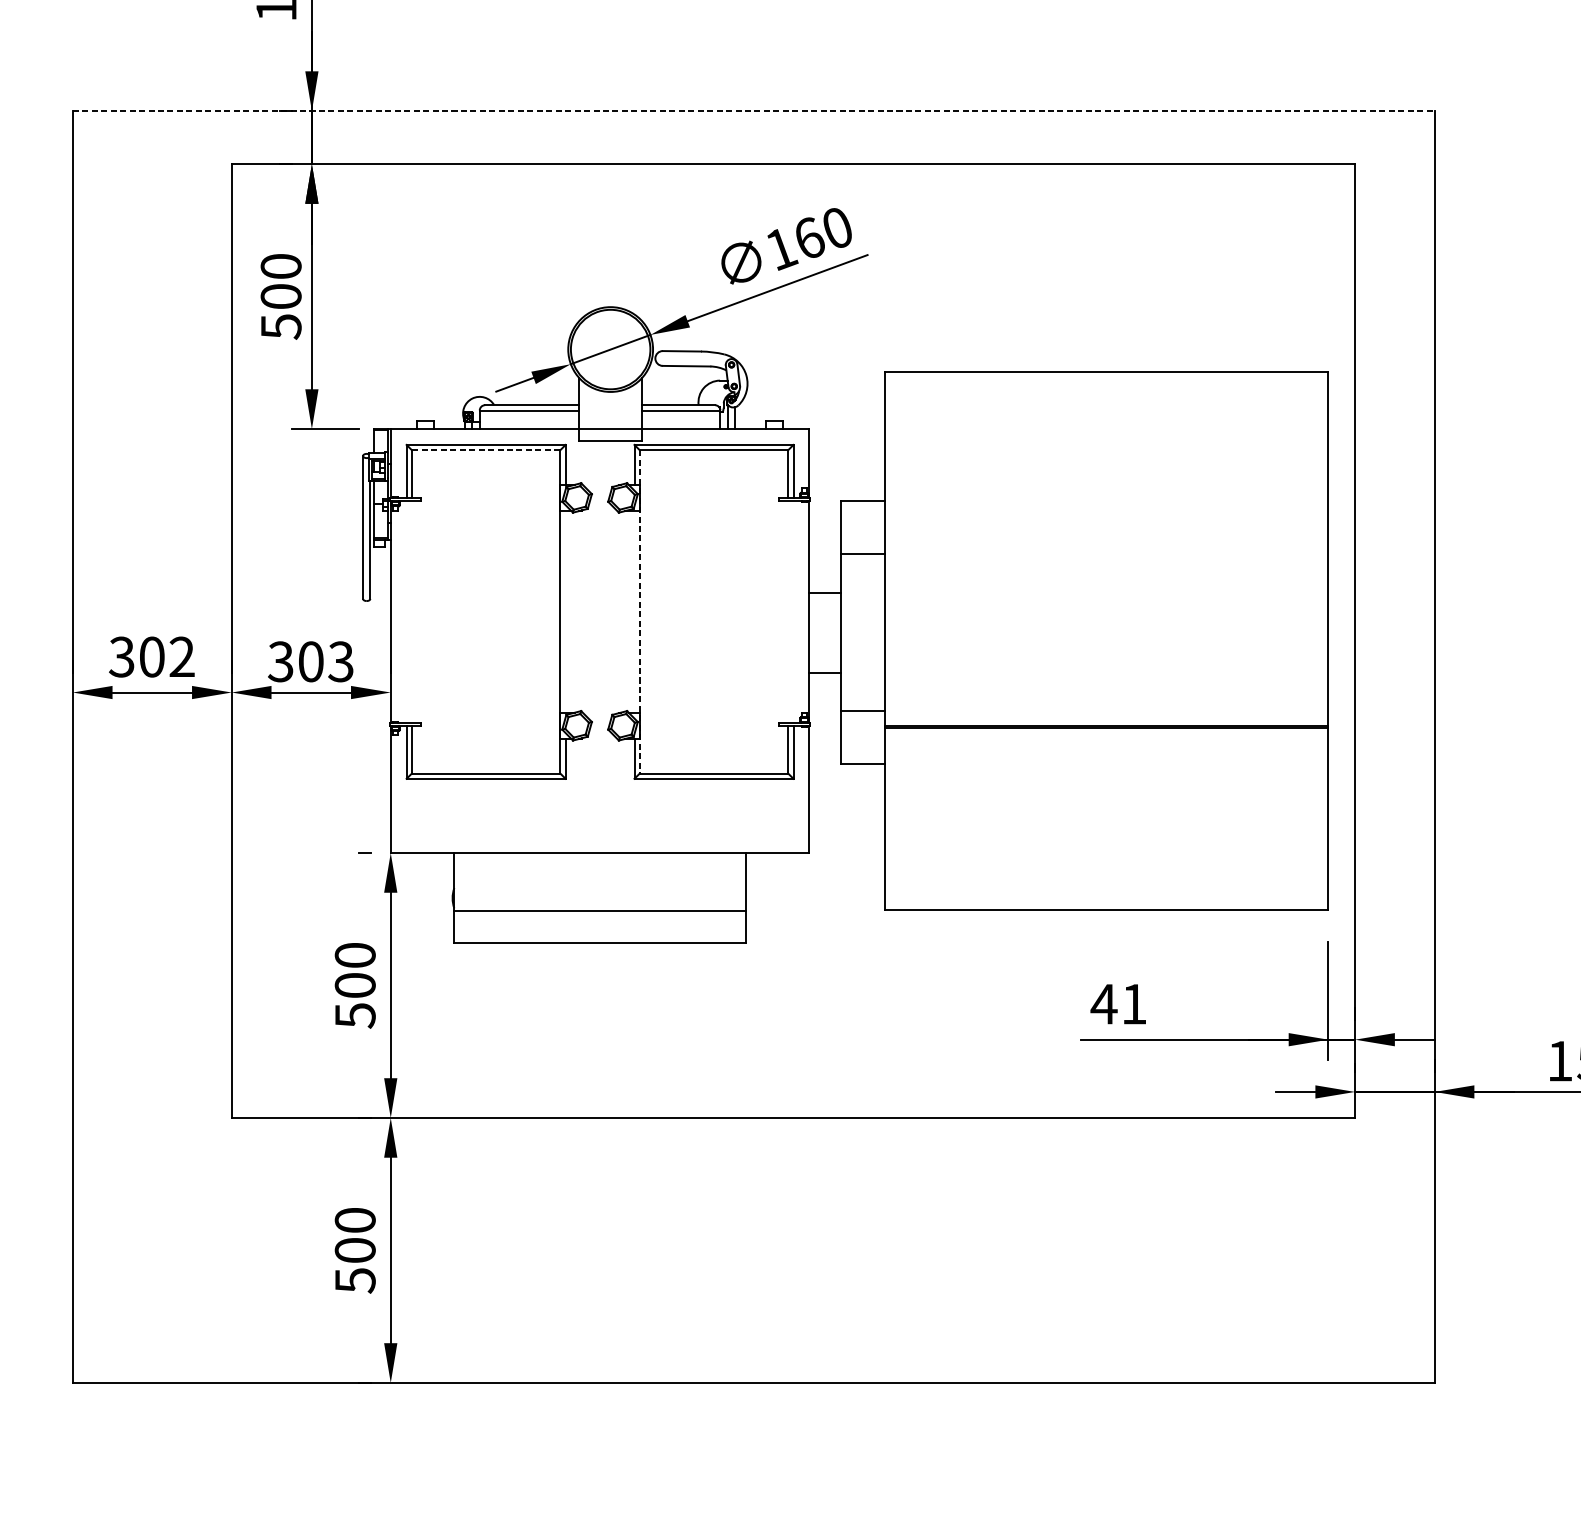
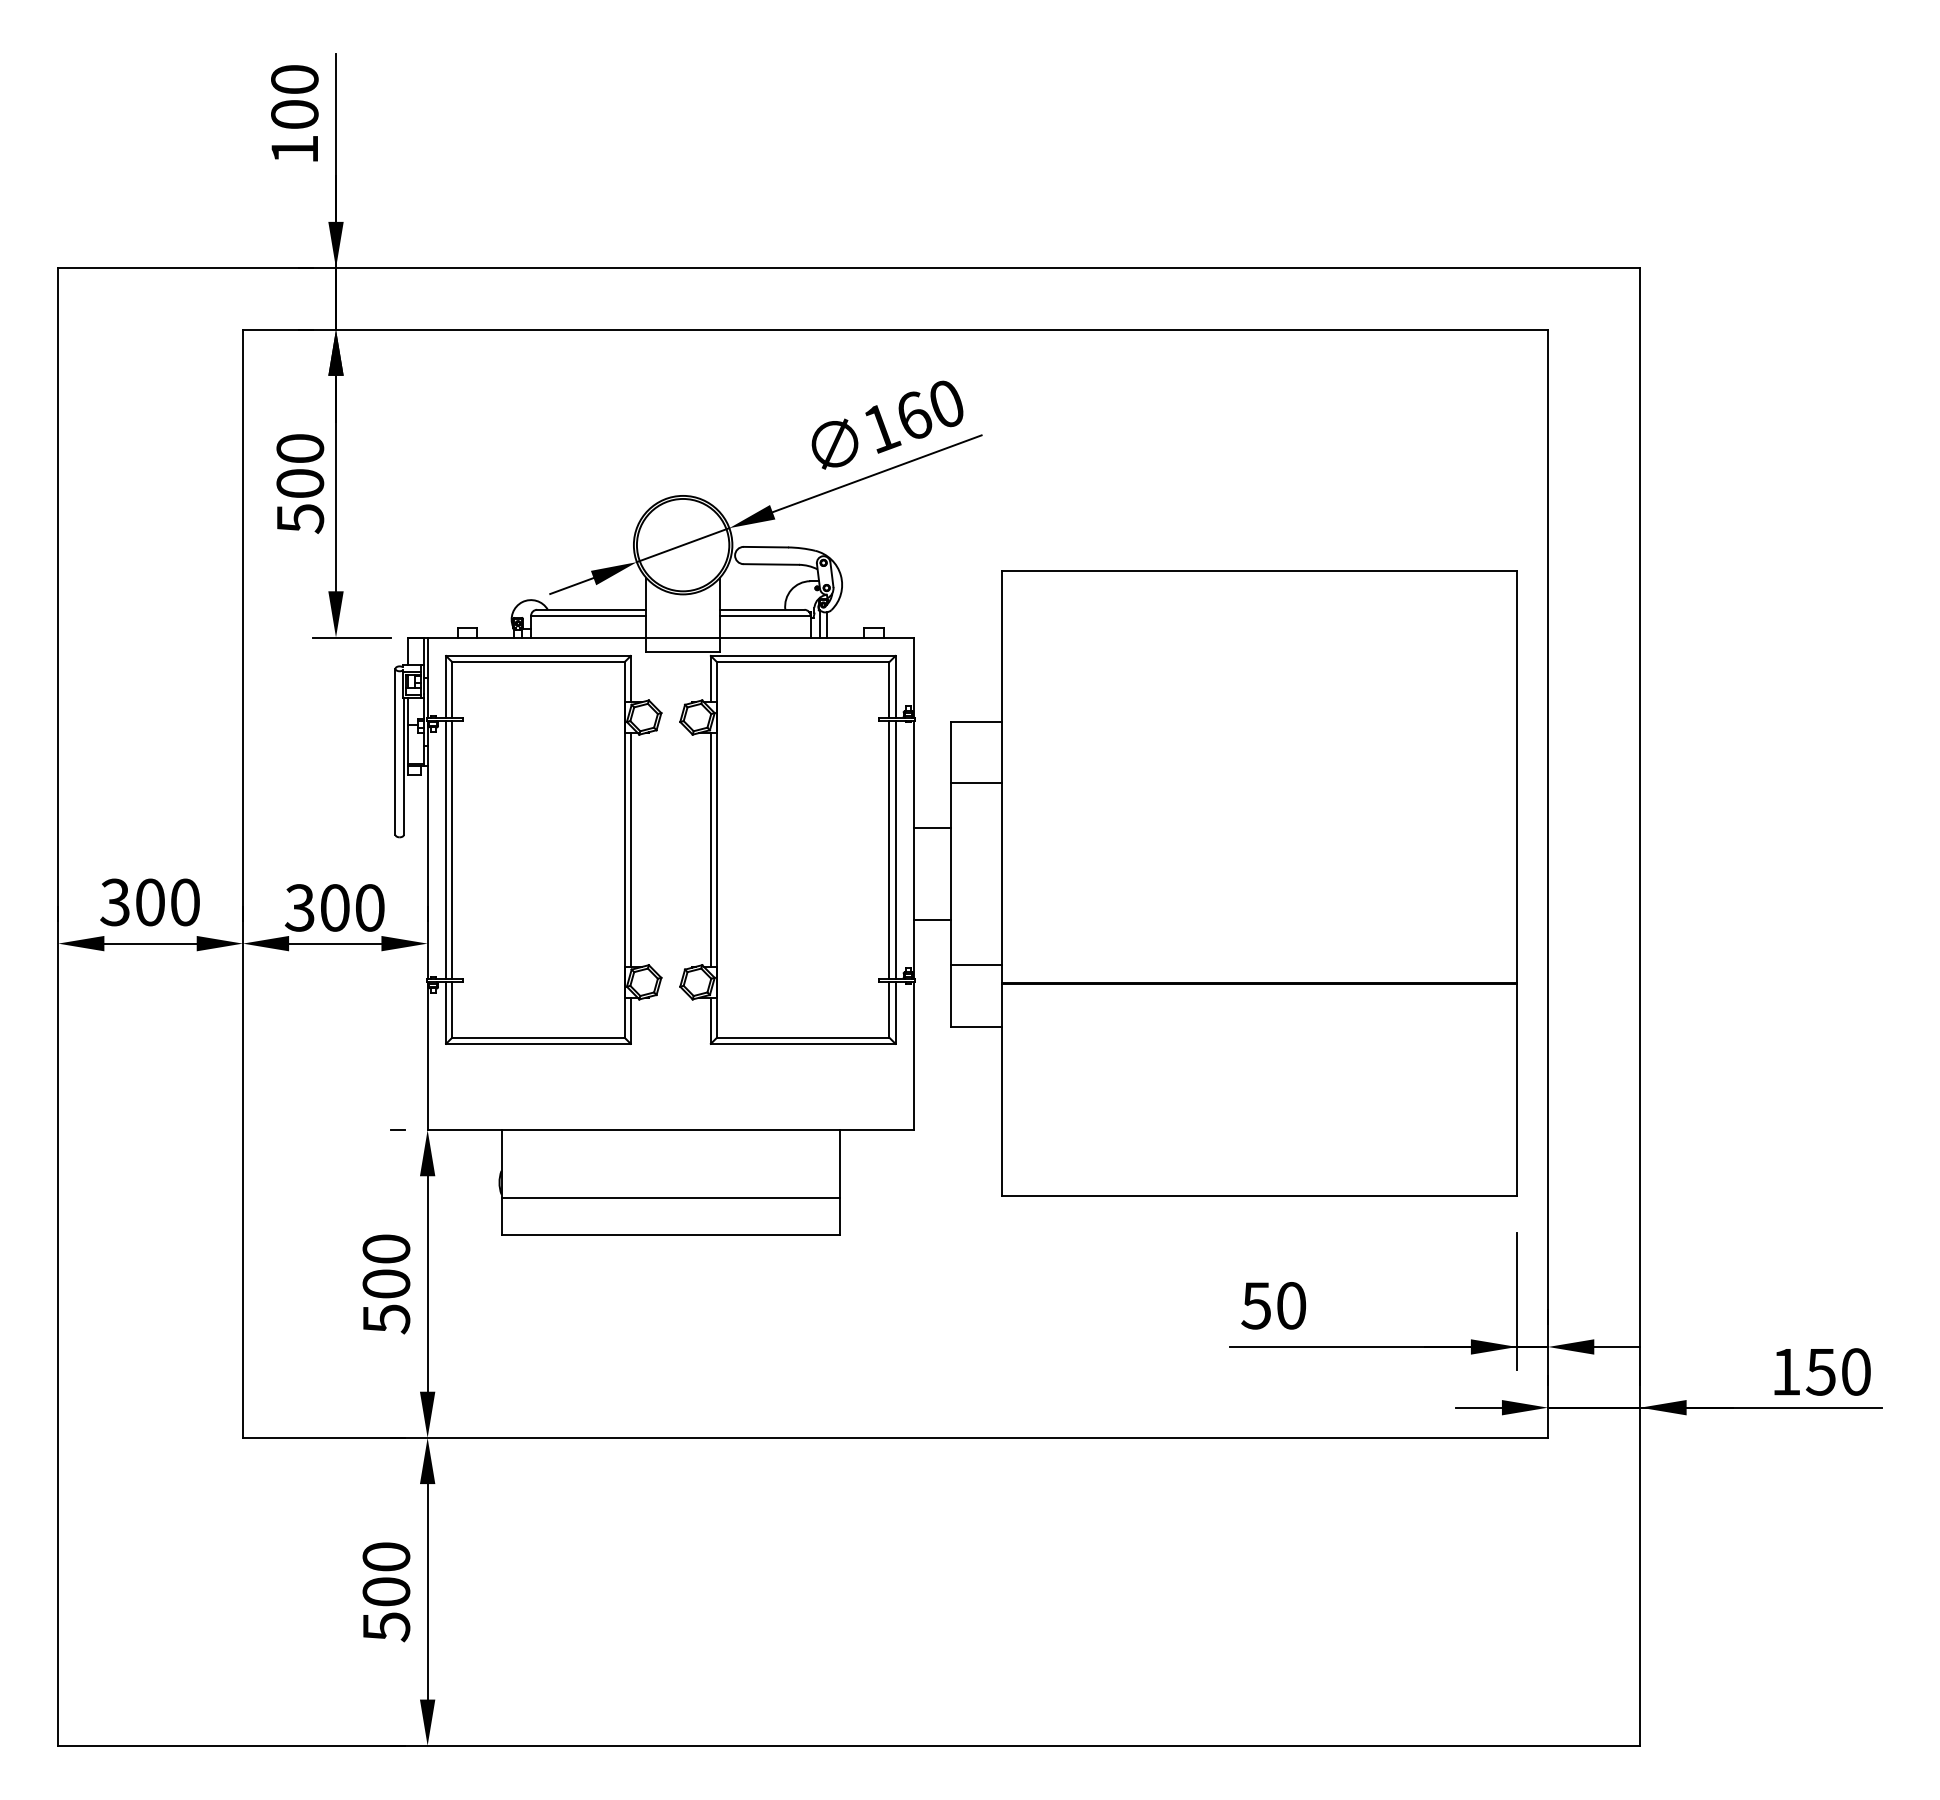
line: (753, 111) -> (849, 268), dashed -> solid
line: (485, 450) -> (537, 662), dashed -> solid
line: (406, 611) -> (446, 849), added
line: (412, 611) -> (452, 849), added
line: (565, 611) -> (630, 849), added
line: (634, 611) -> (710, 849), added
line: (640, 611) -> (717, 849), dashed -> solid
line: (788, 611) -> (889, 849), added
line: (793, 611) -> (895, 849), added
text: (181, 657) -> (184, 902), 302 -> 300
text: (340, 661) -> (369, 907), 303 -> 300
text: (1118, 1003) -> (1273, 1305), 41 -> 50

